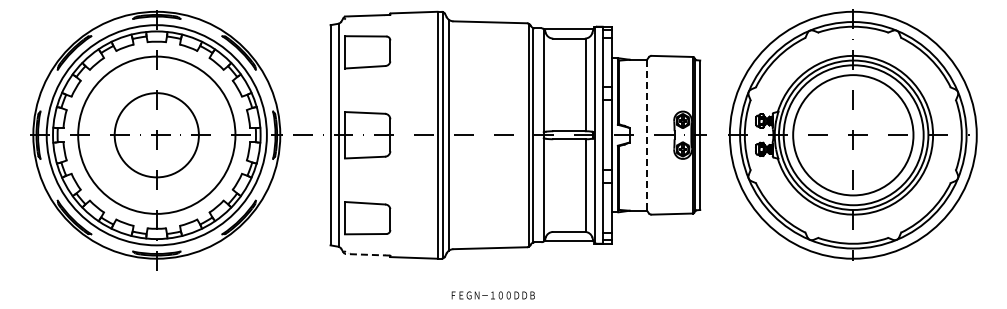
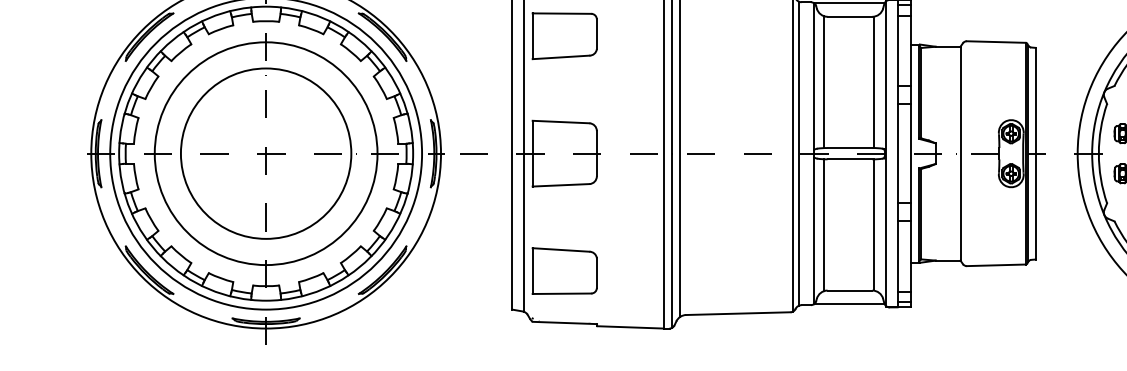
line: (550, 84) -> (823, 81), added
circle: (156, 135) -> (265, 154), size x1.43
line: (647, 135) -> (961, 154), dashed -> solid
line: (550, 185) -> (823, 224), added
line: (366, 254) -> (563, 322), dashed -> solid

